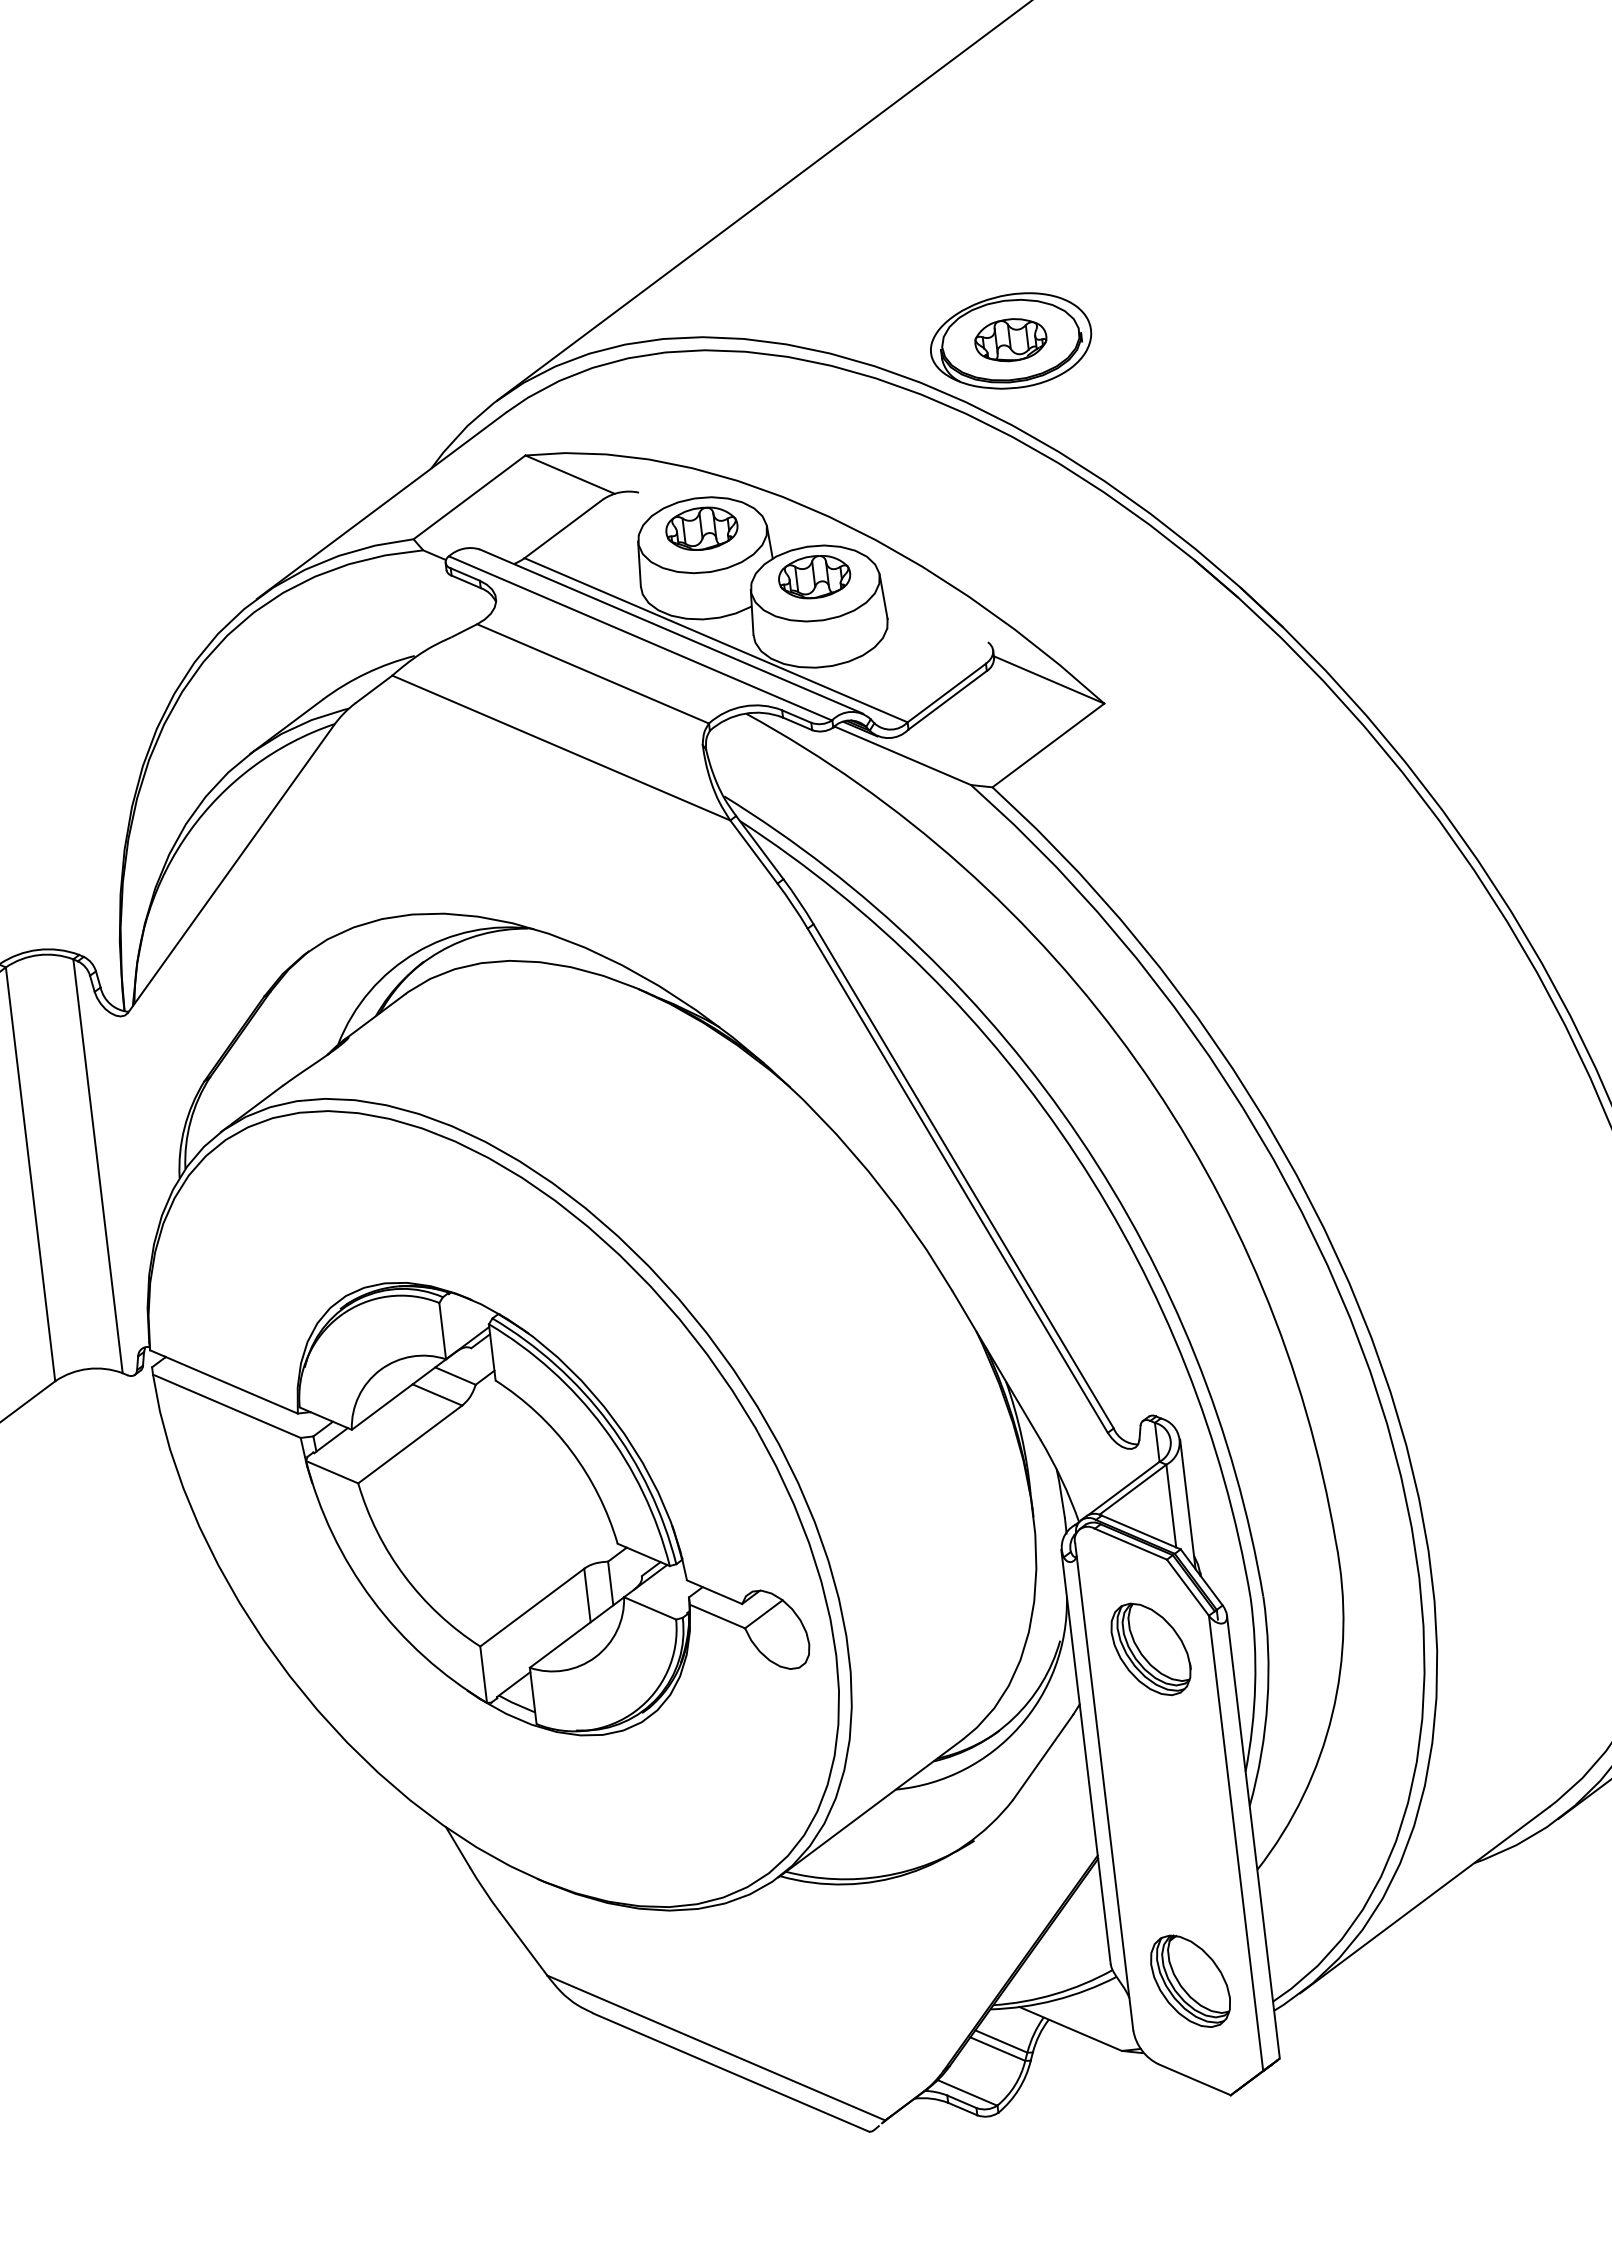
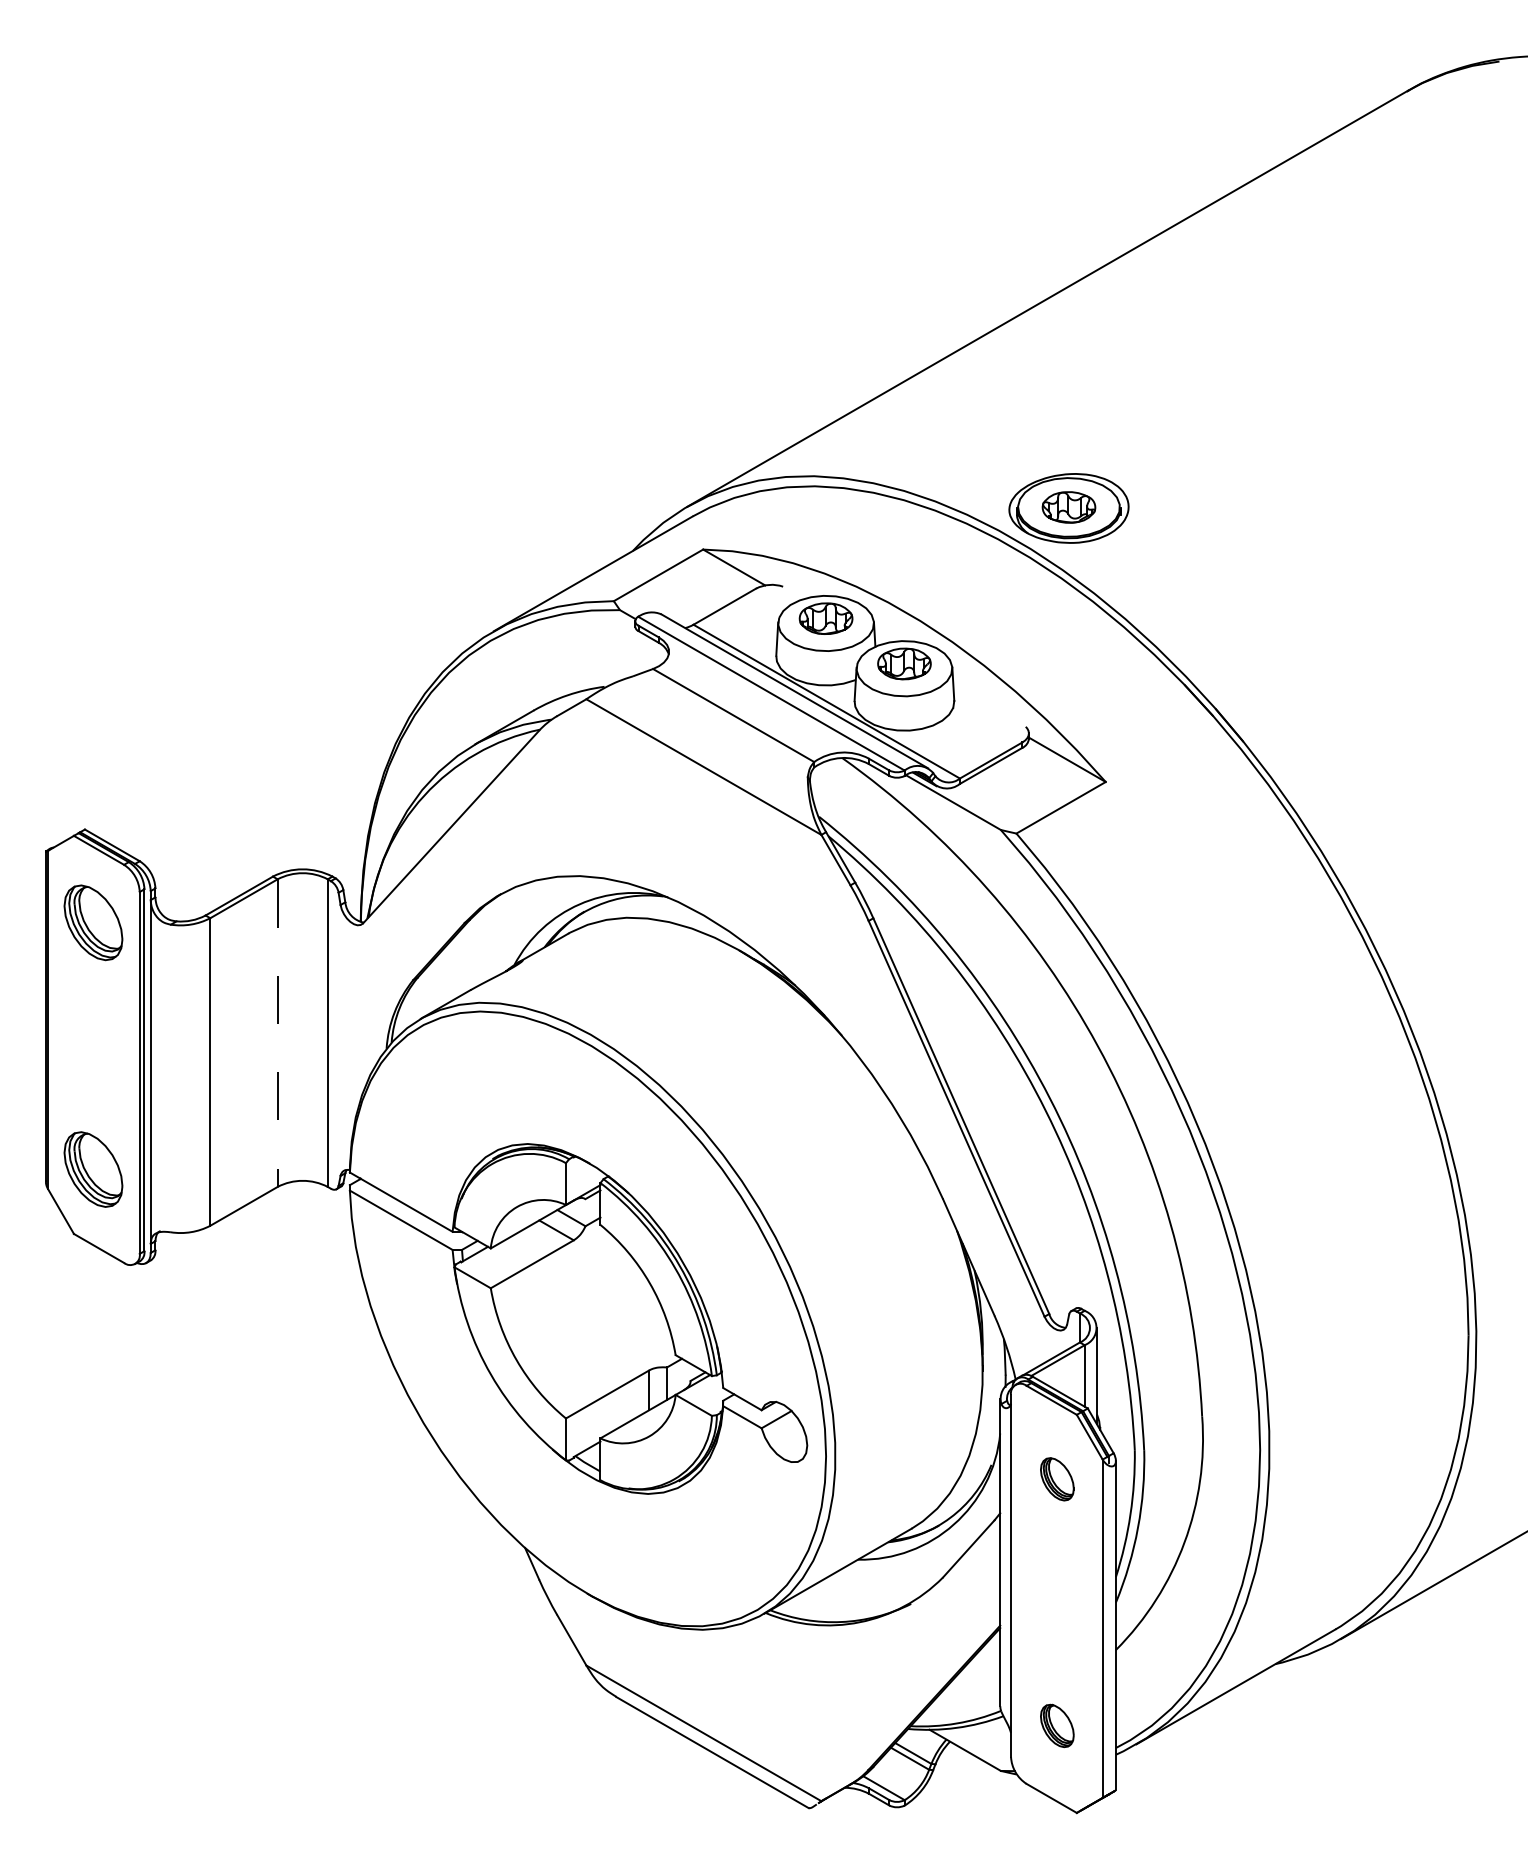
line: (30, 1174) -> (277, 1033), solid -> dashed
part: (1151, 1649) -> (1057, 1479), size x0.6
part: (1190, 1980) -> (1057, 1725), size x0.6

